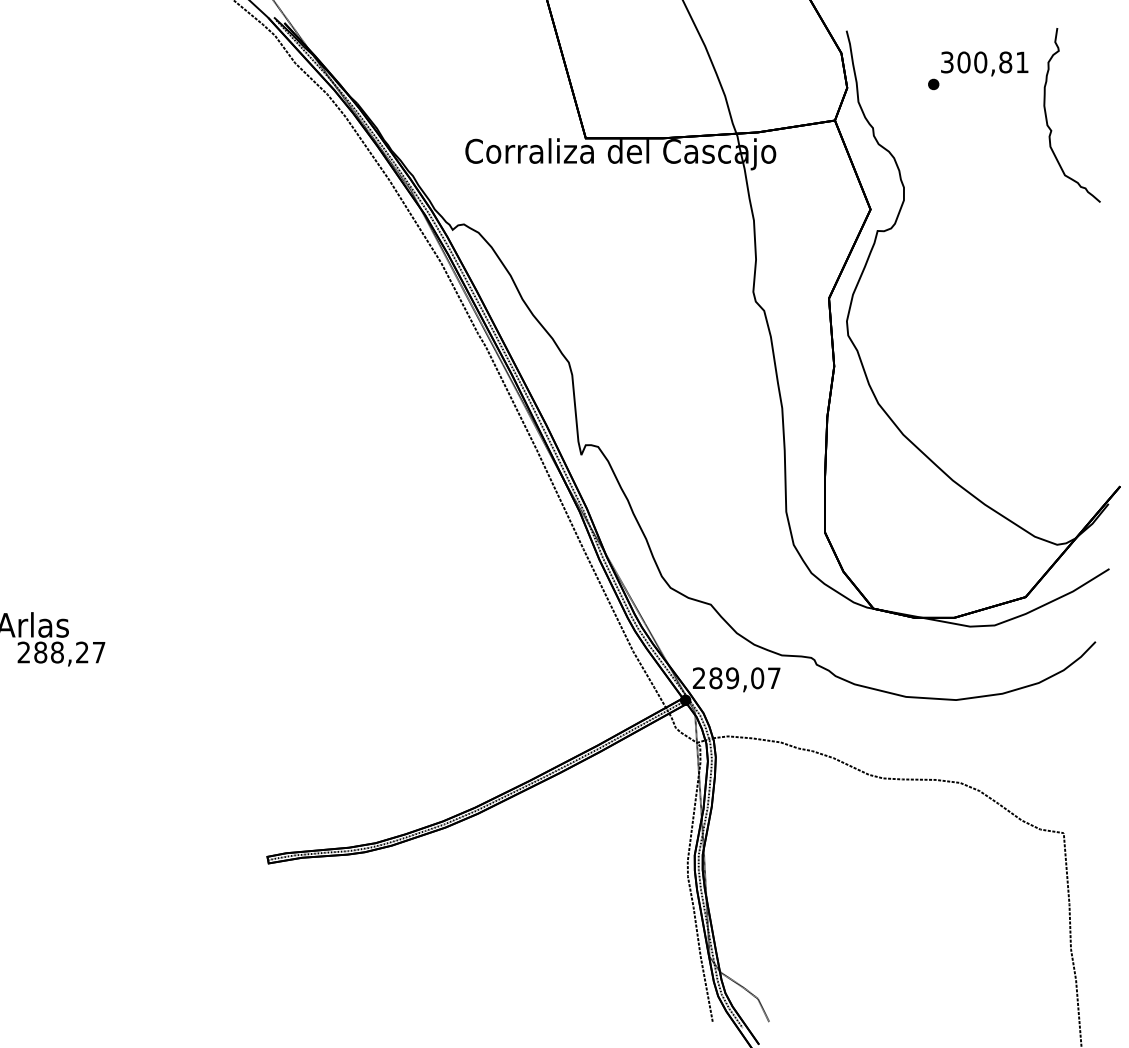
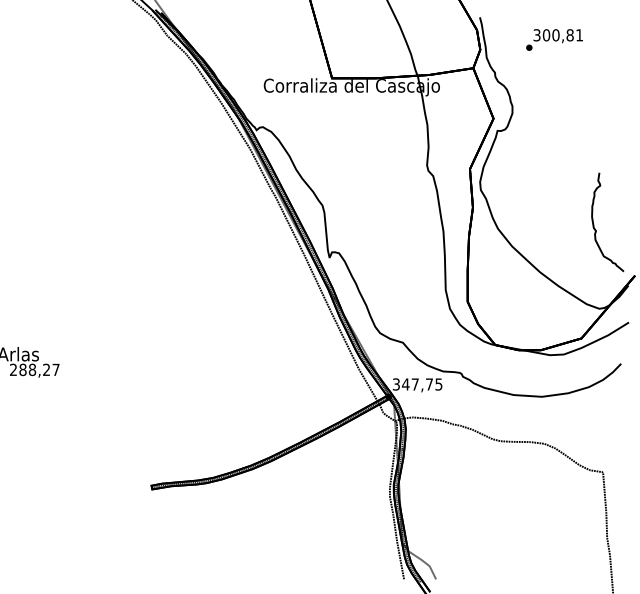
curve: (1052, 128) -> (596, 229), moved
text: (736, 678) -> (417, 384), 289,07 -> 347,75

